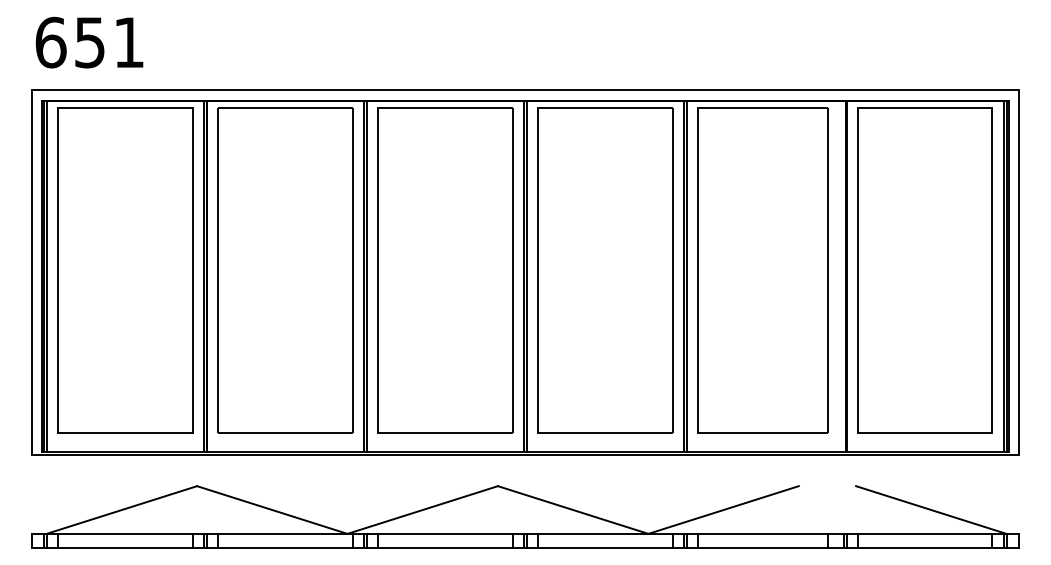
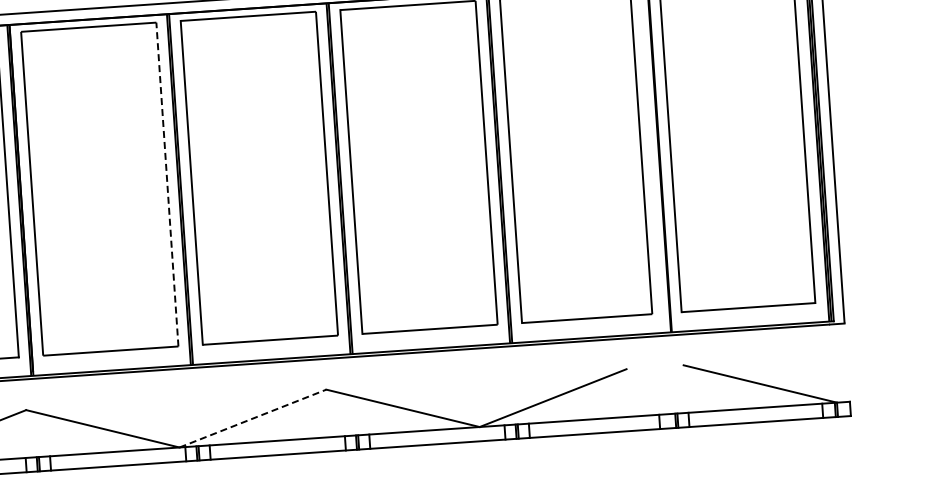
line: (353, 270) -> (167, 184), solid -> dashed
line: (422, 510) -> (252, 419), solid -> dashed

